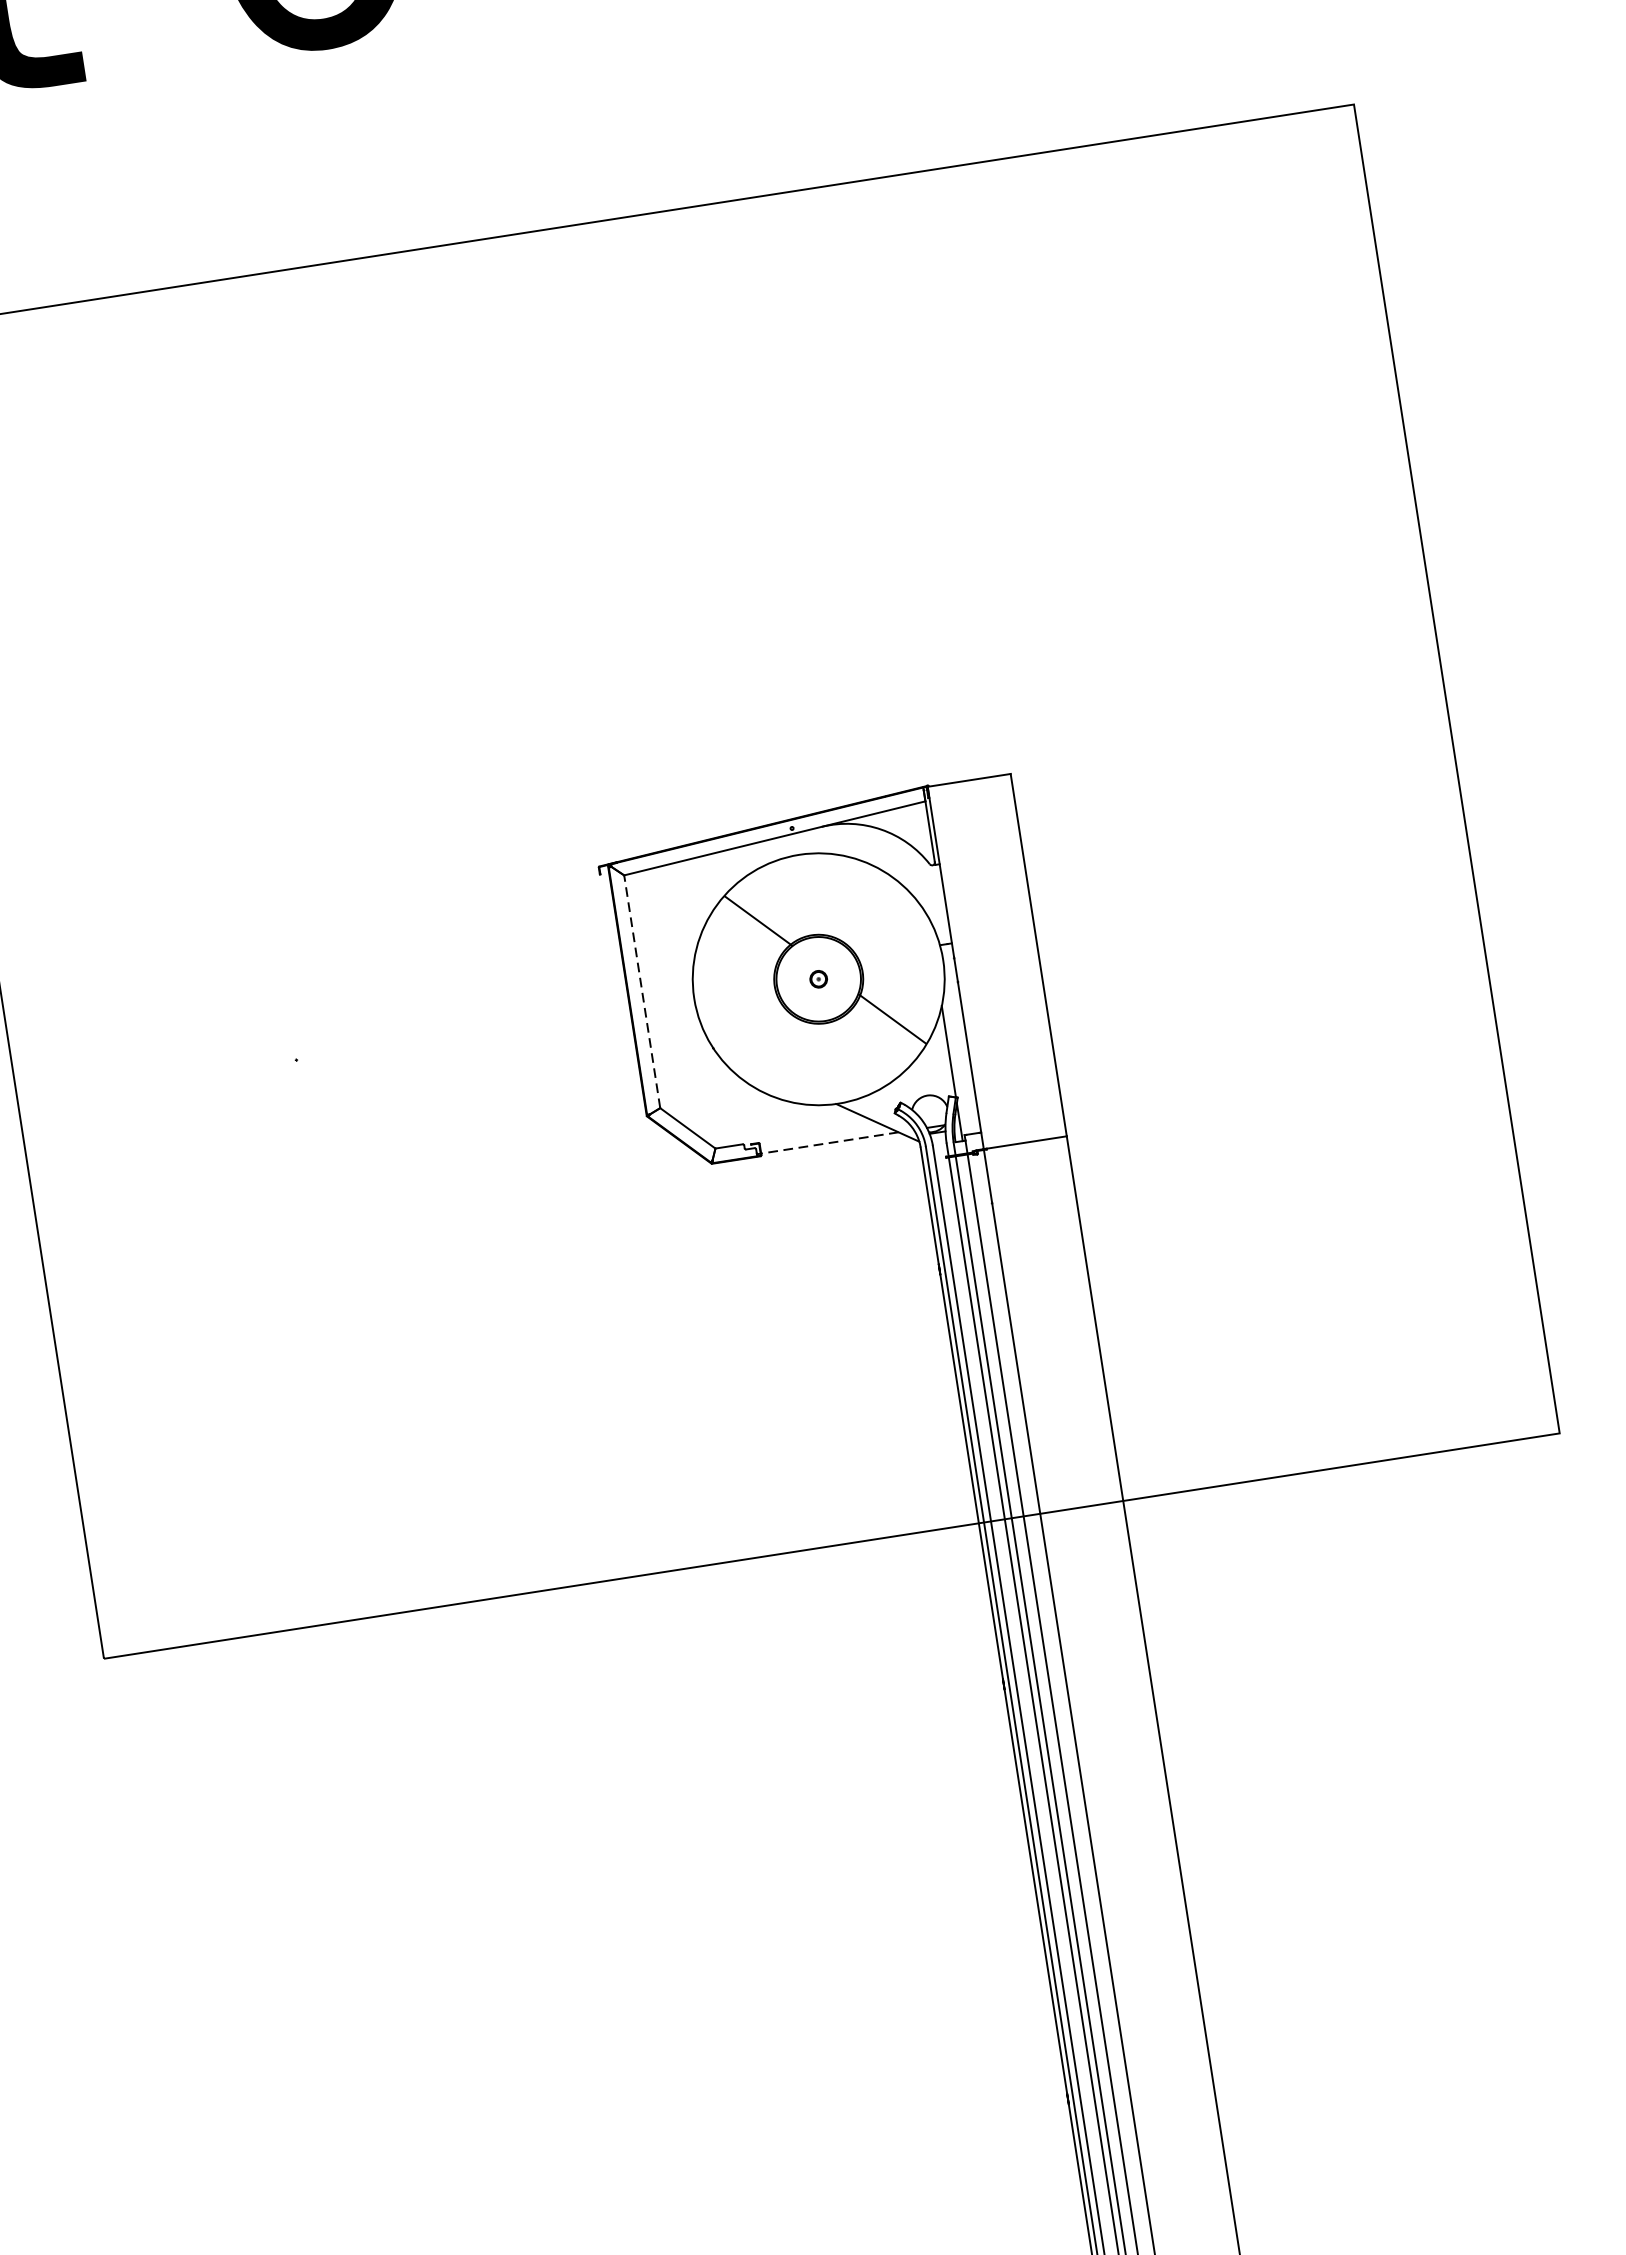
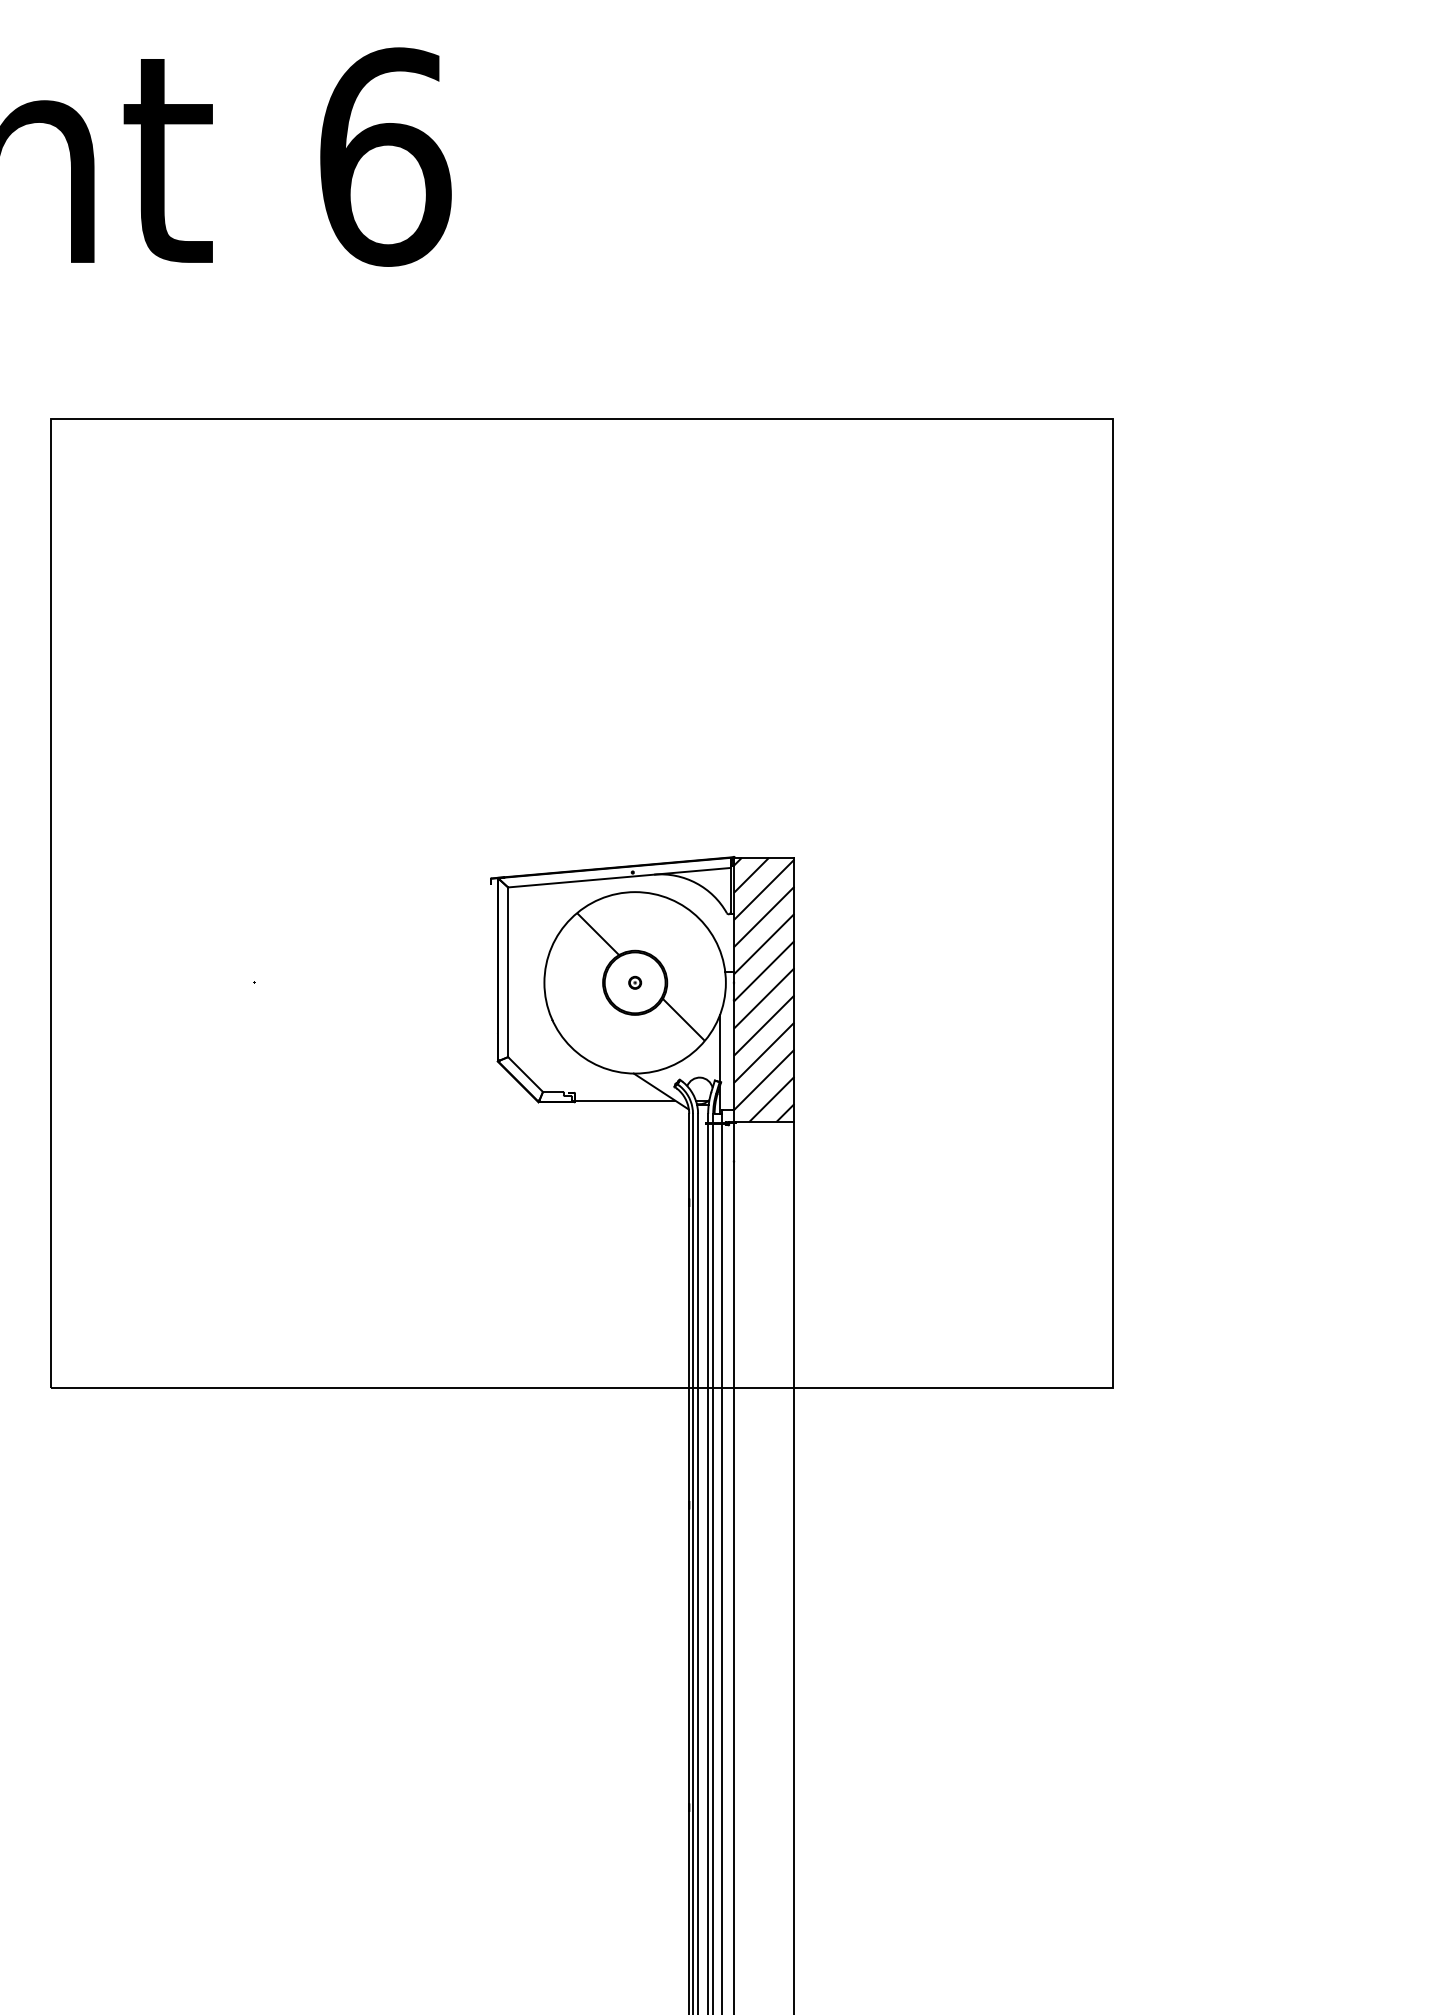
hatch: (996, 961) -> (763, 989), added
line: (642, 991) -> (508, 972), dashed -> solid
line: (829, 1142) -> (624, 1100), dashed -> solid

